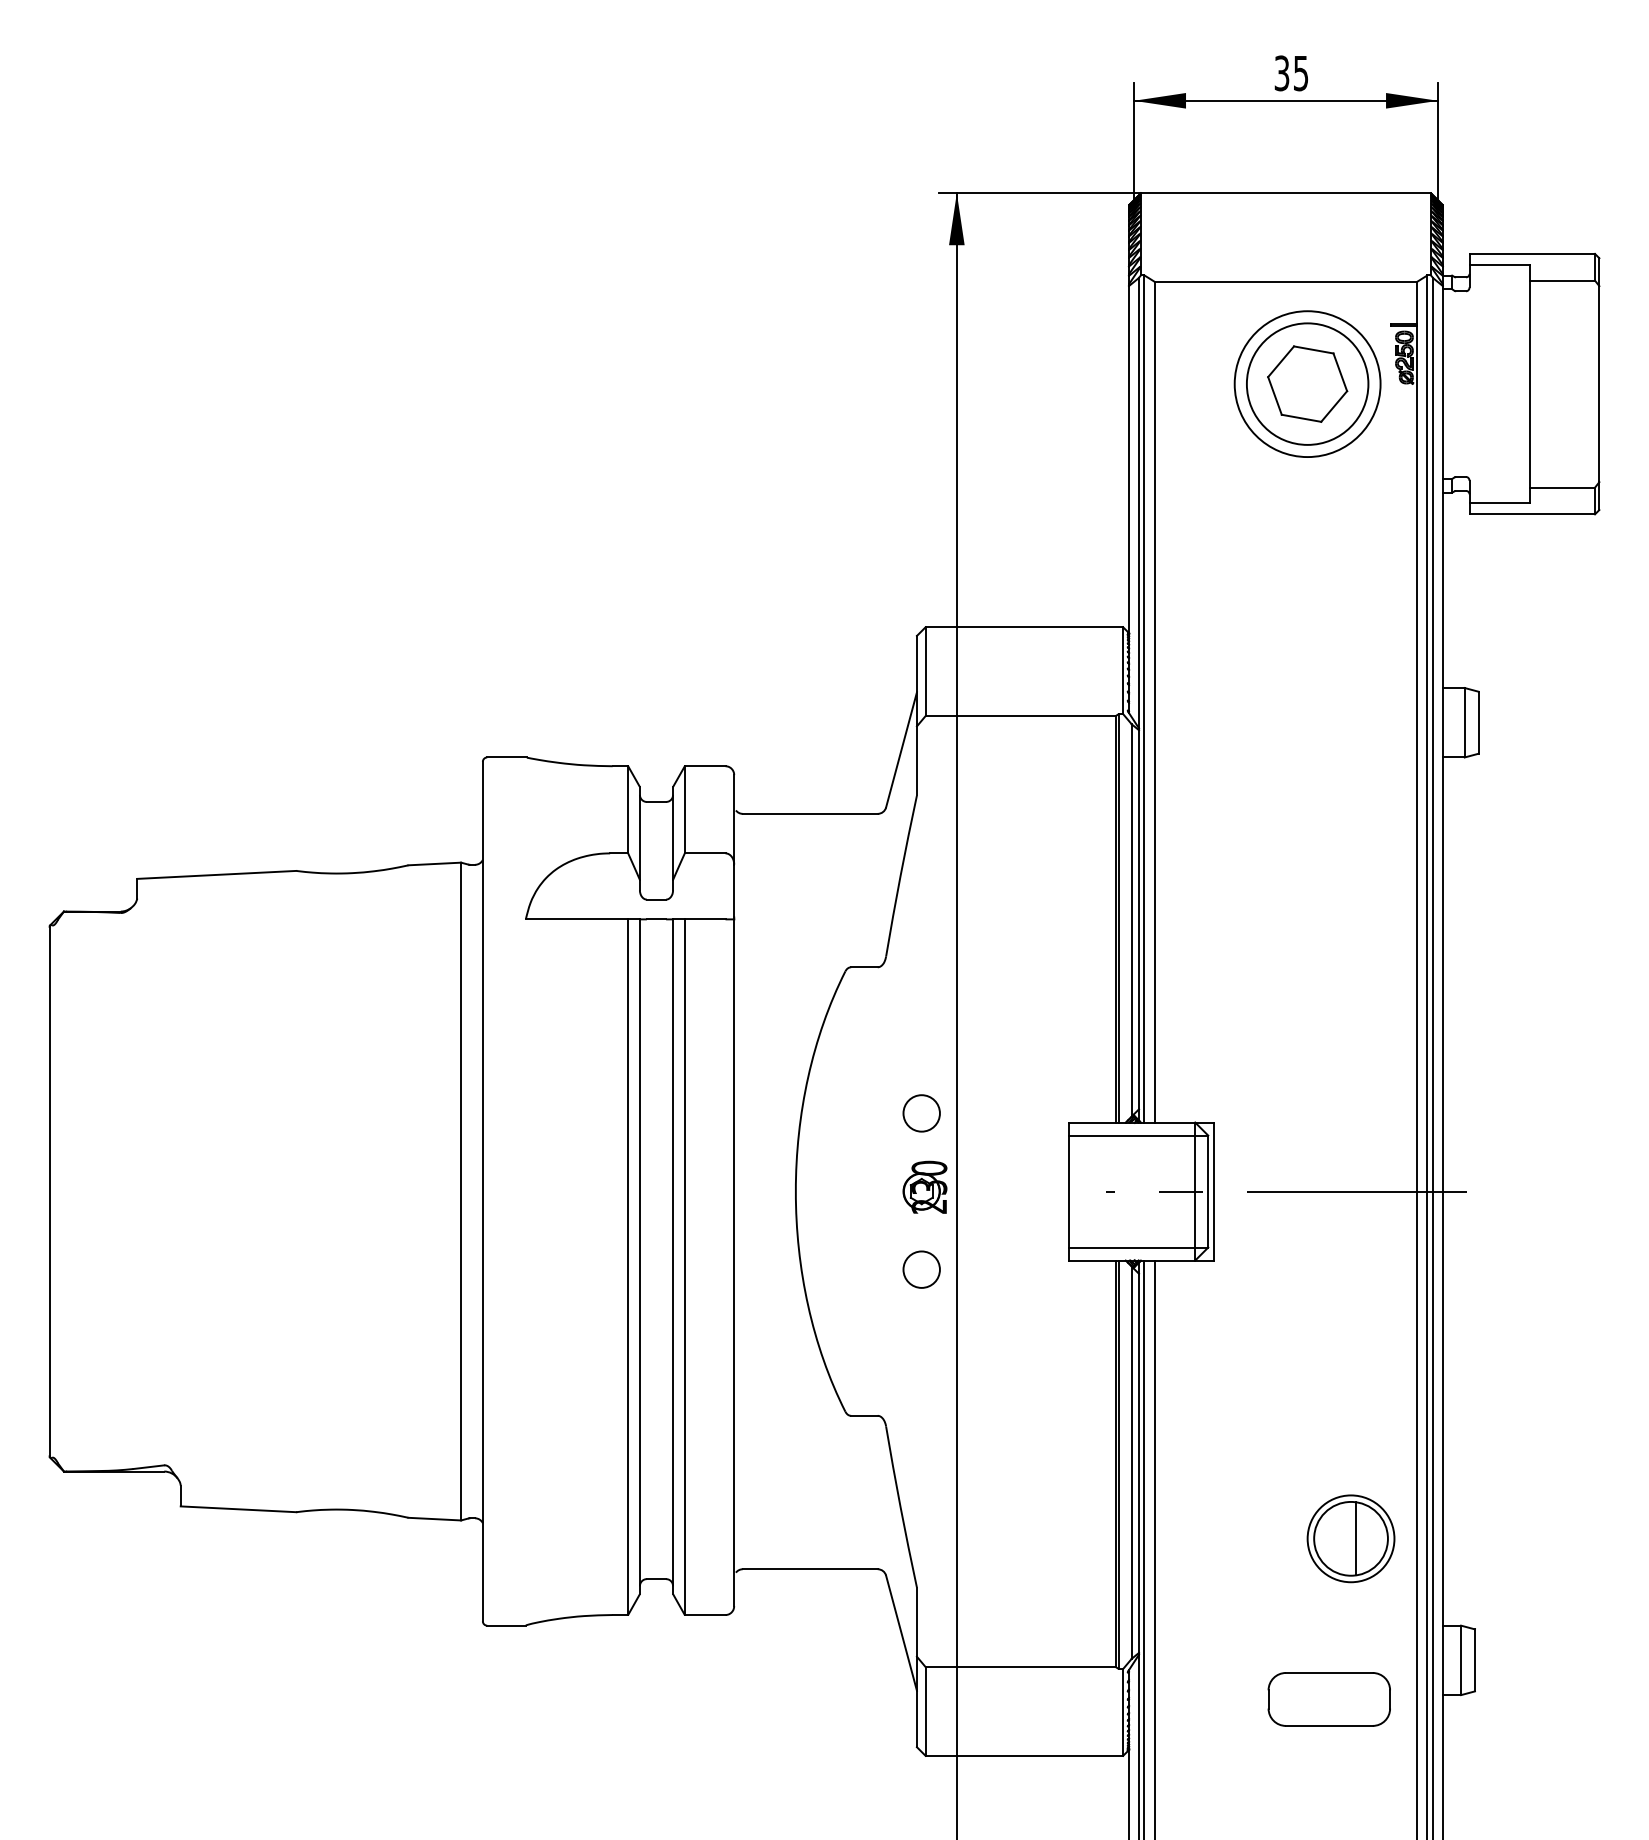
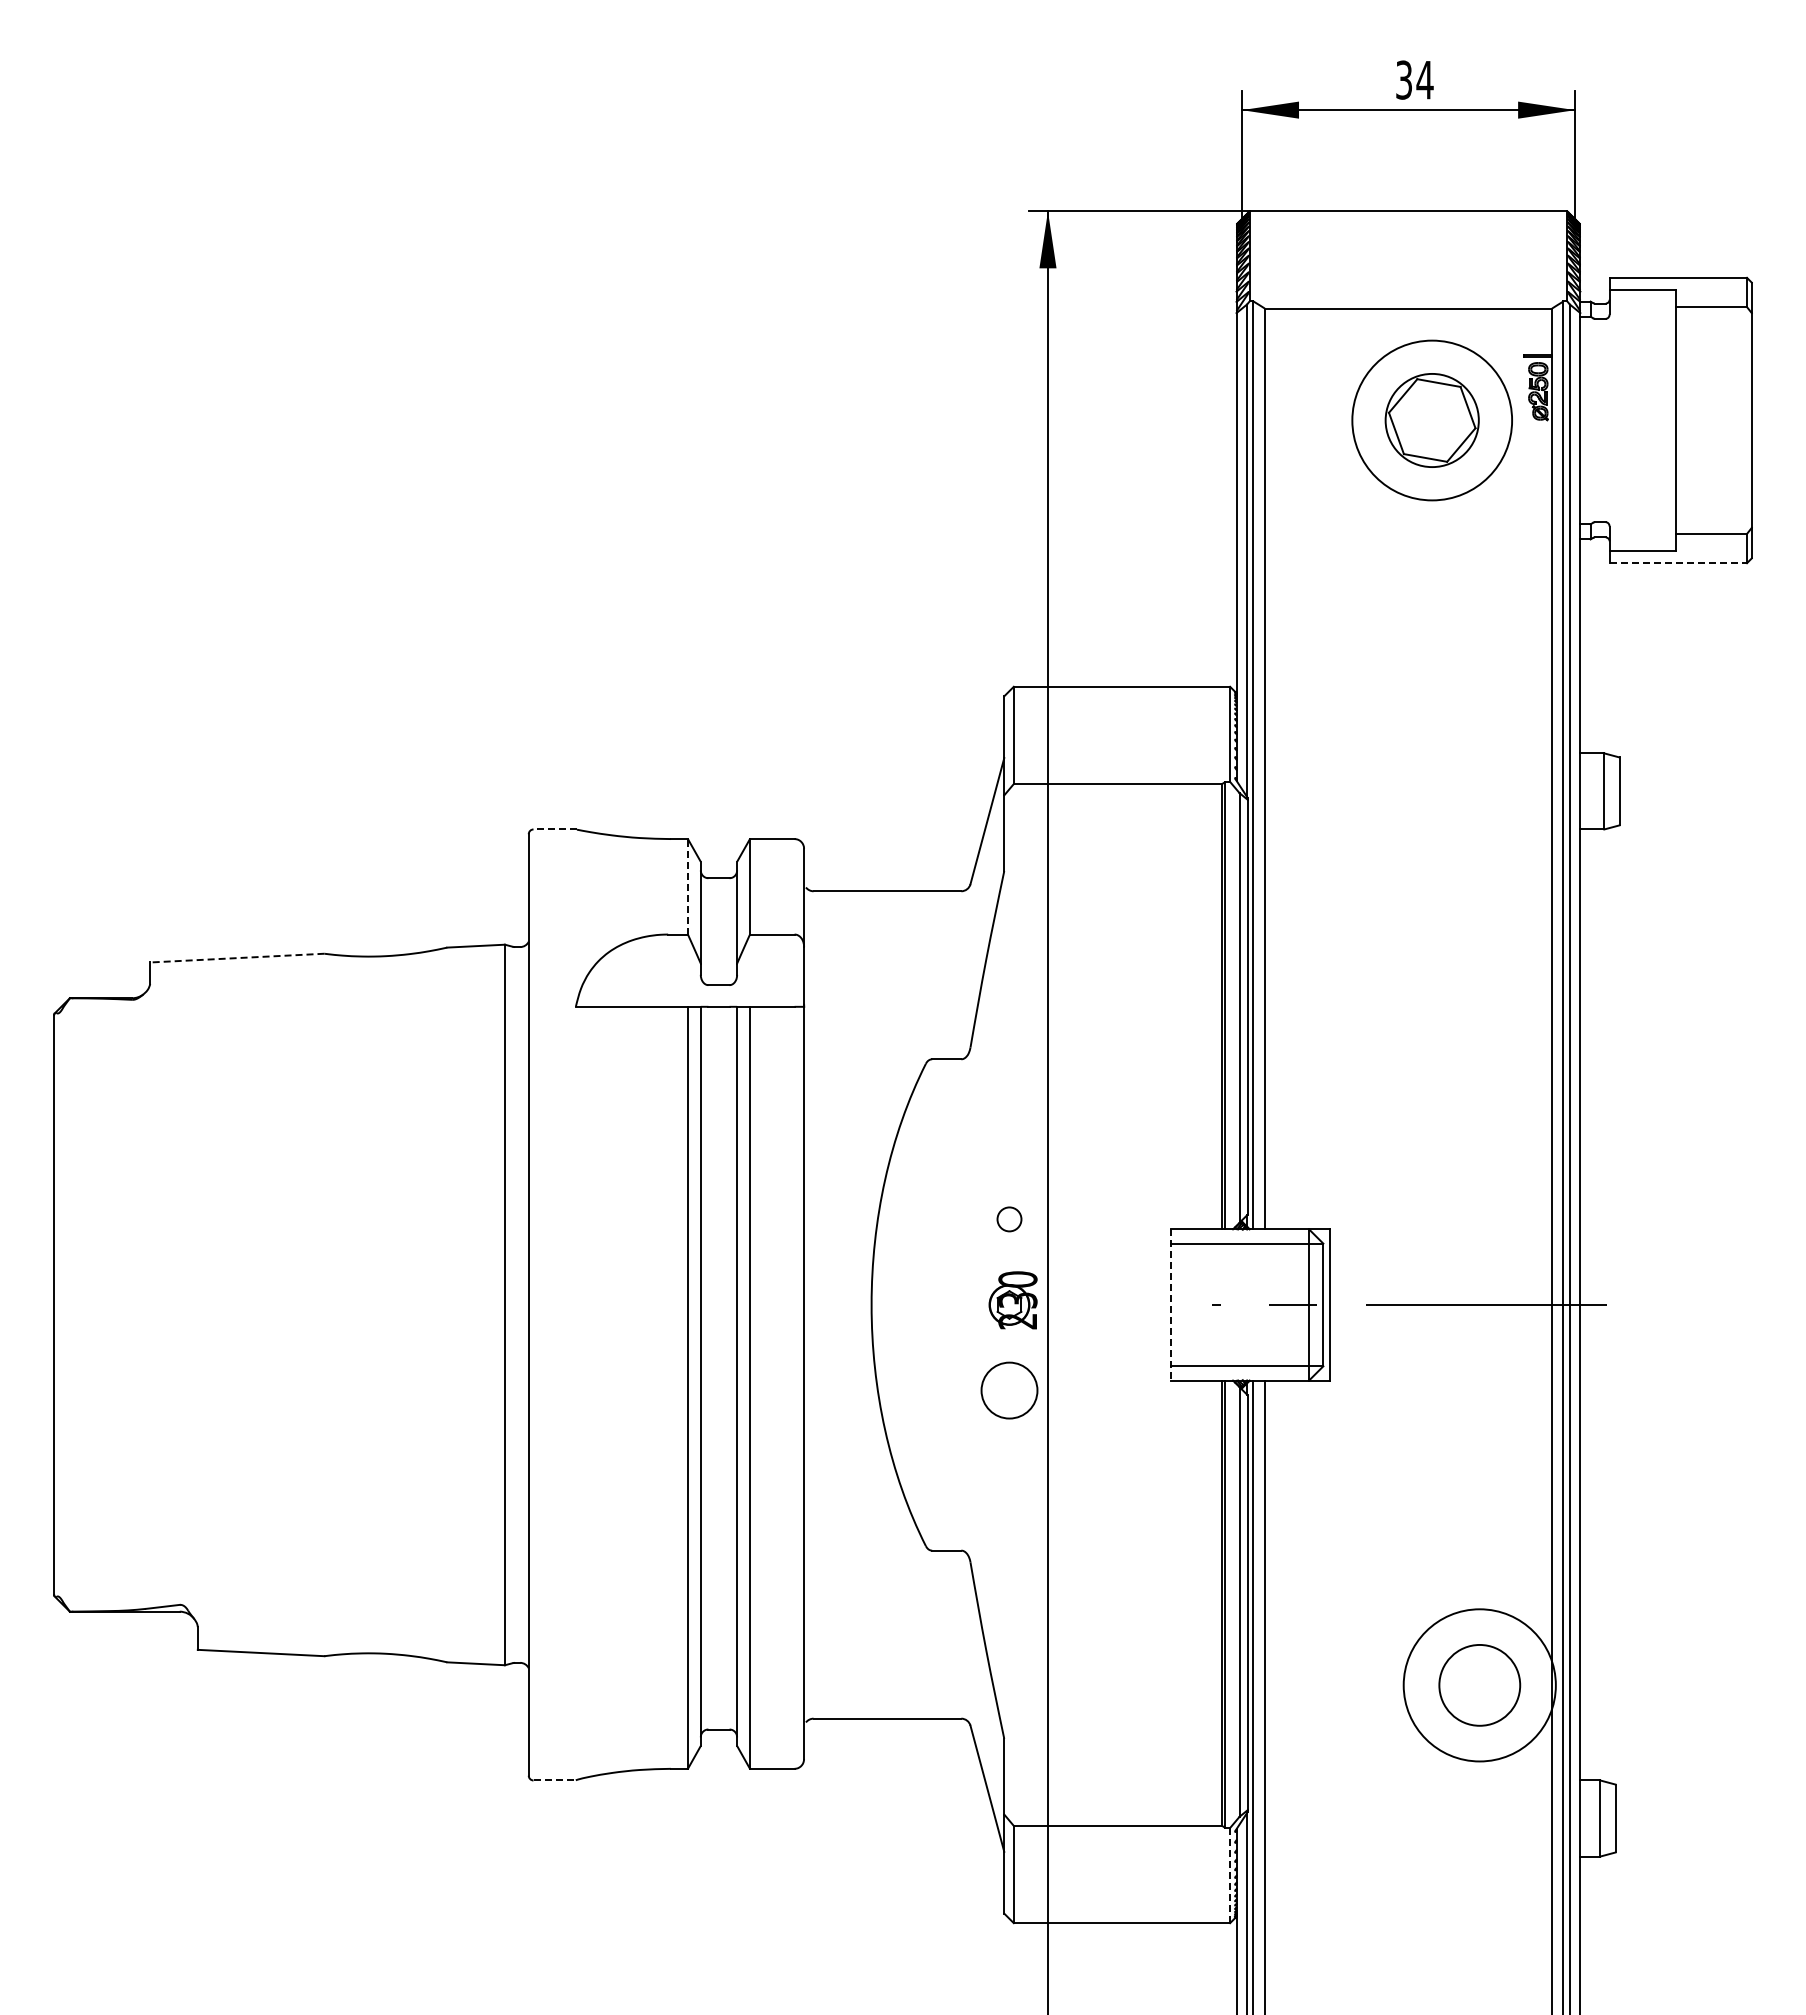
text: (1300, 73) -> (1424, 80), 35 -> 34
circle: (1306, 384) -> (1431, 420), size x0.7
line: (1532, 514) -> (1678, 563), solid -> dashed
line: (507, 757) -> (555, 829), solid -> dashed
line: (627, 809) -> (687, 886), solid -> dashed
line: (216, 875) -> (236, 958), solid -> dashed
circle: (921, 1113) -> (1009, 1219), size x0.6
line: (1069, 1191) -> (1171, 1304), solid -> dashed
circle: (921, 1269) -> (1009, 1390), size x1.4
circle: (1350, 1538) -> (1479, 1684), size x1.6
line: (1356, 1538) -> (1485, 1685), removed
line: (507, 1625) -> (555, 1780), solid -> dashed
part: (1328, 1699) -> (1455, 1861), removed
line: (1123, 1712) -> (1230, 1875), solid -> dashed

